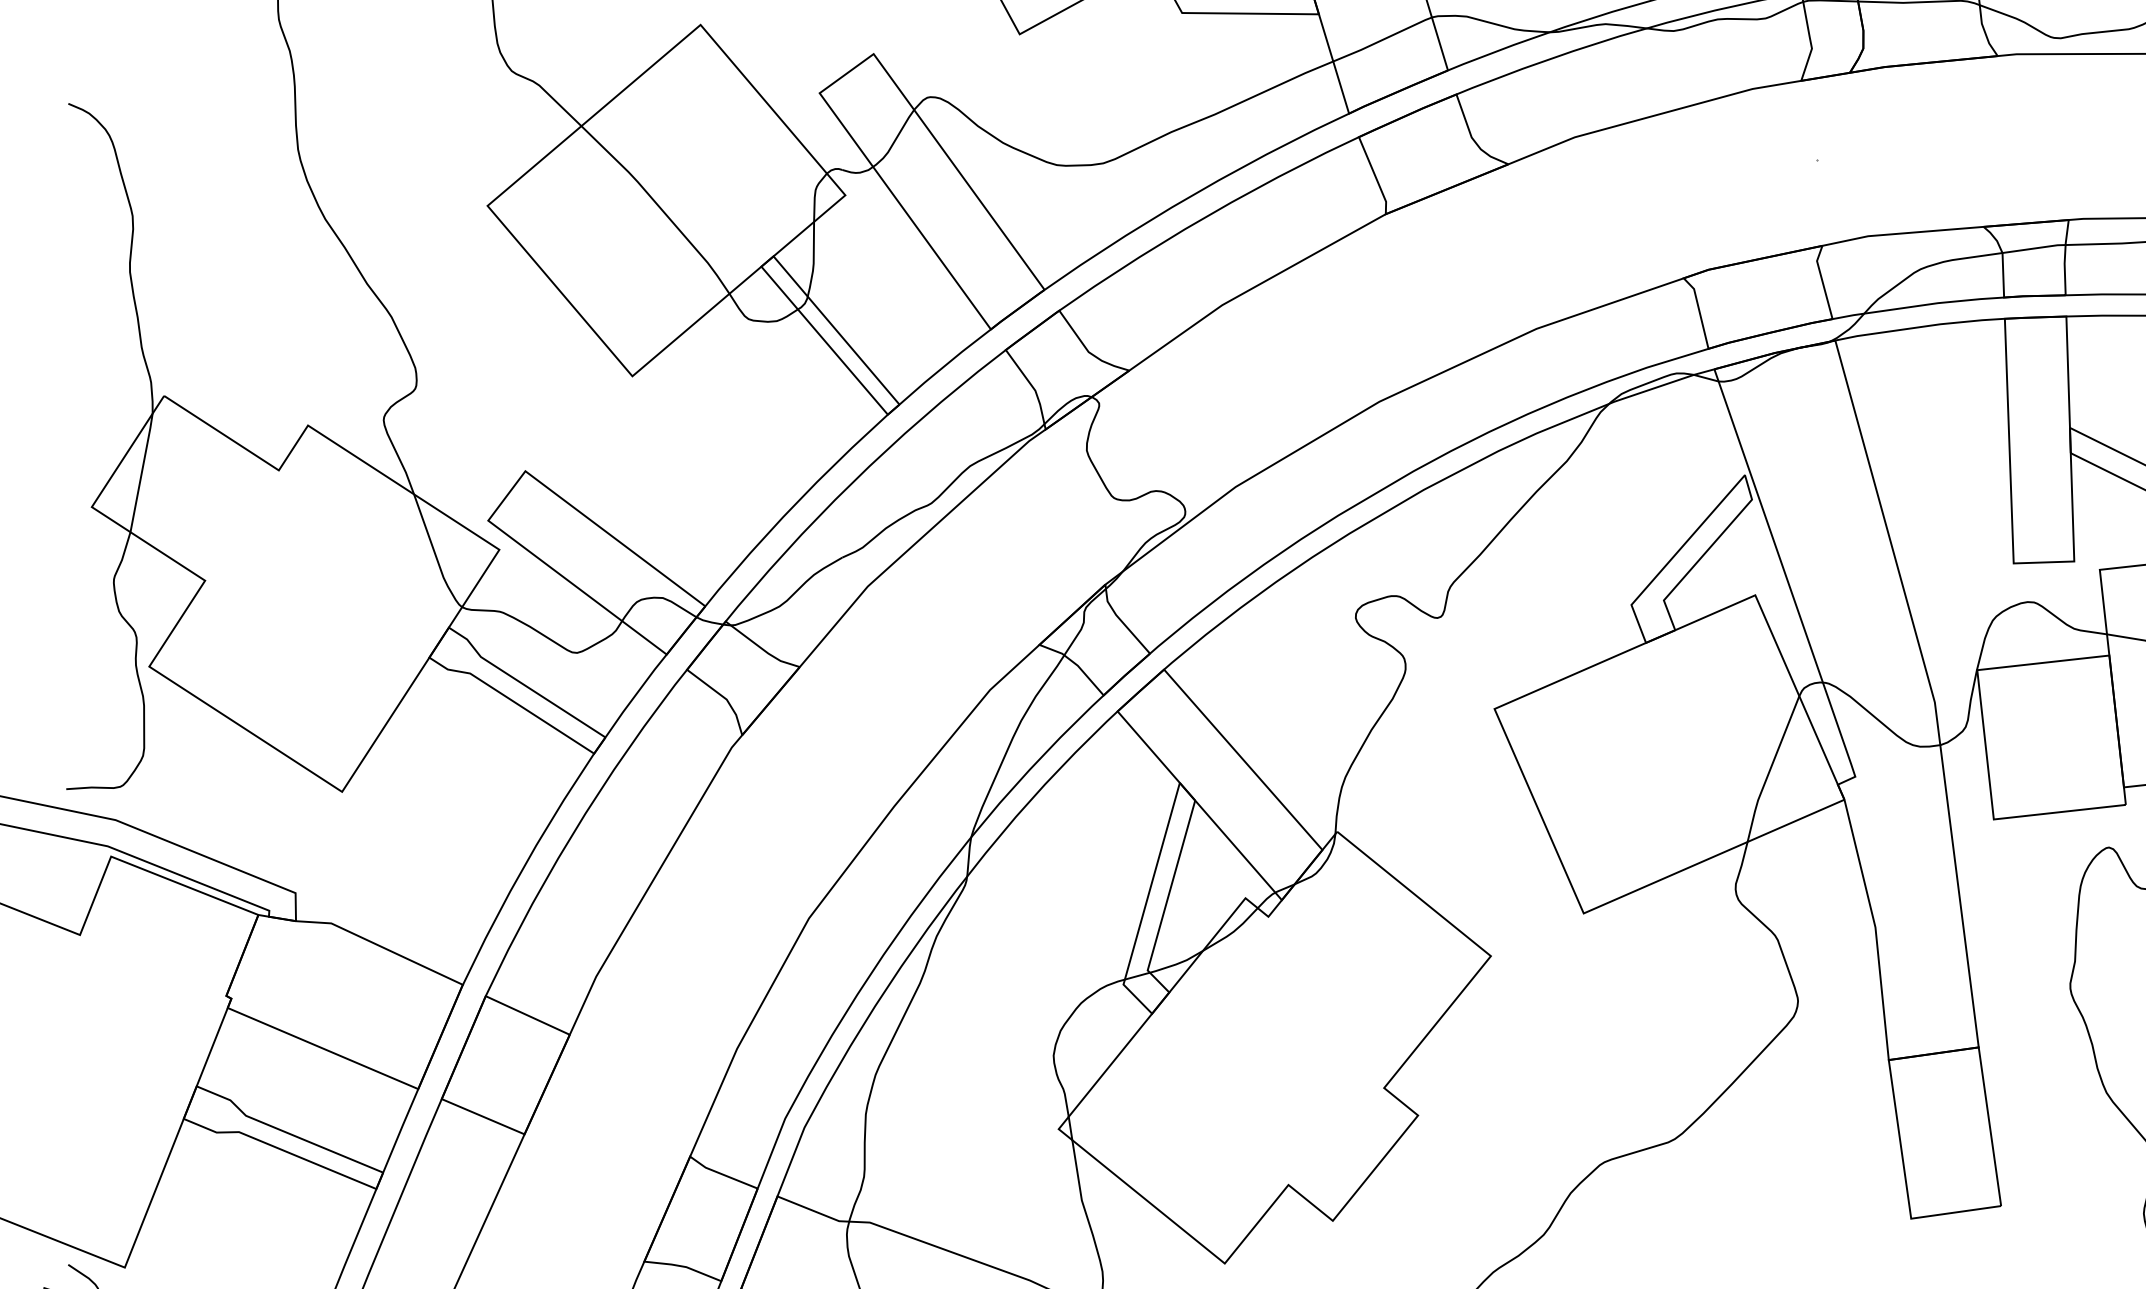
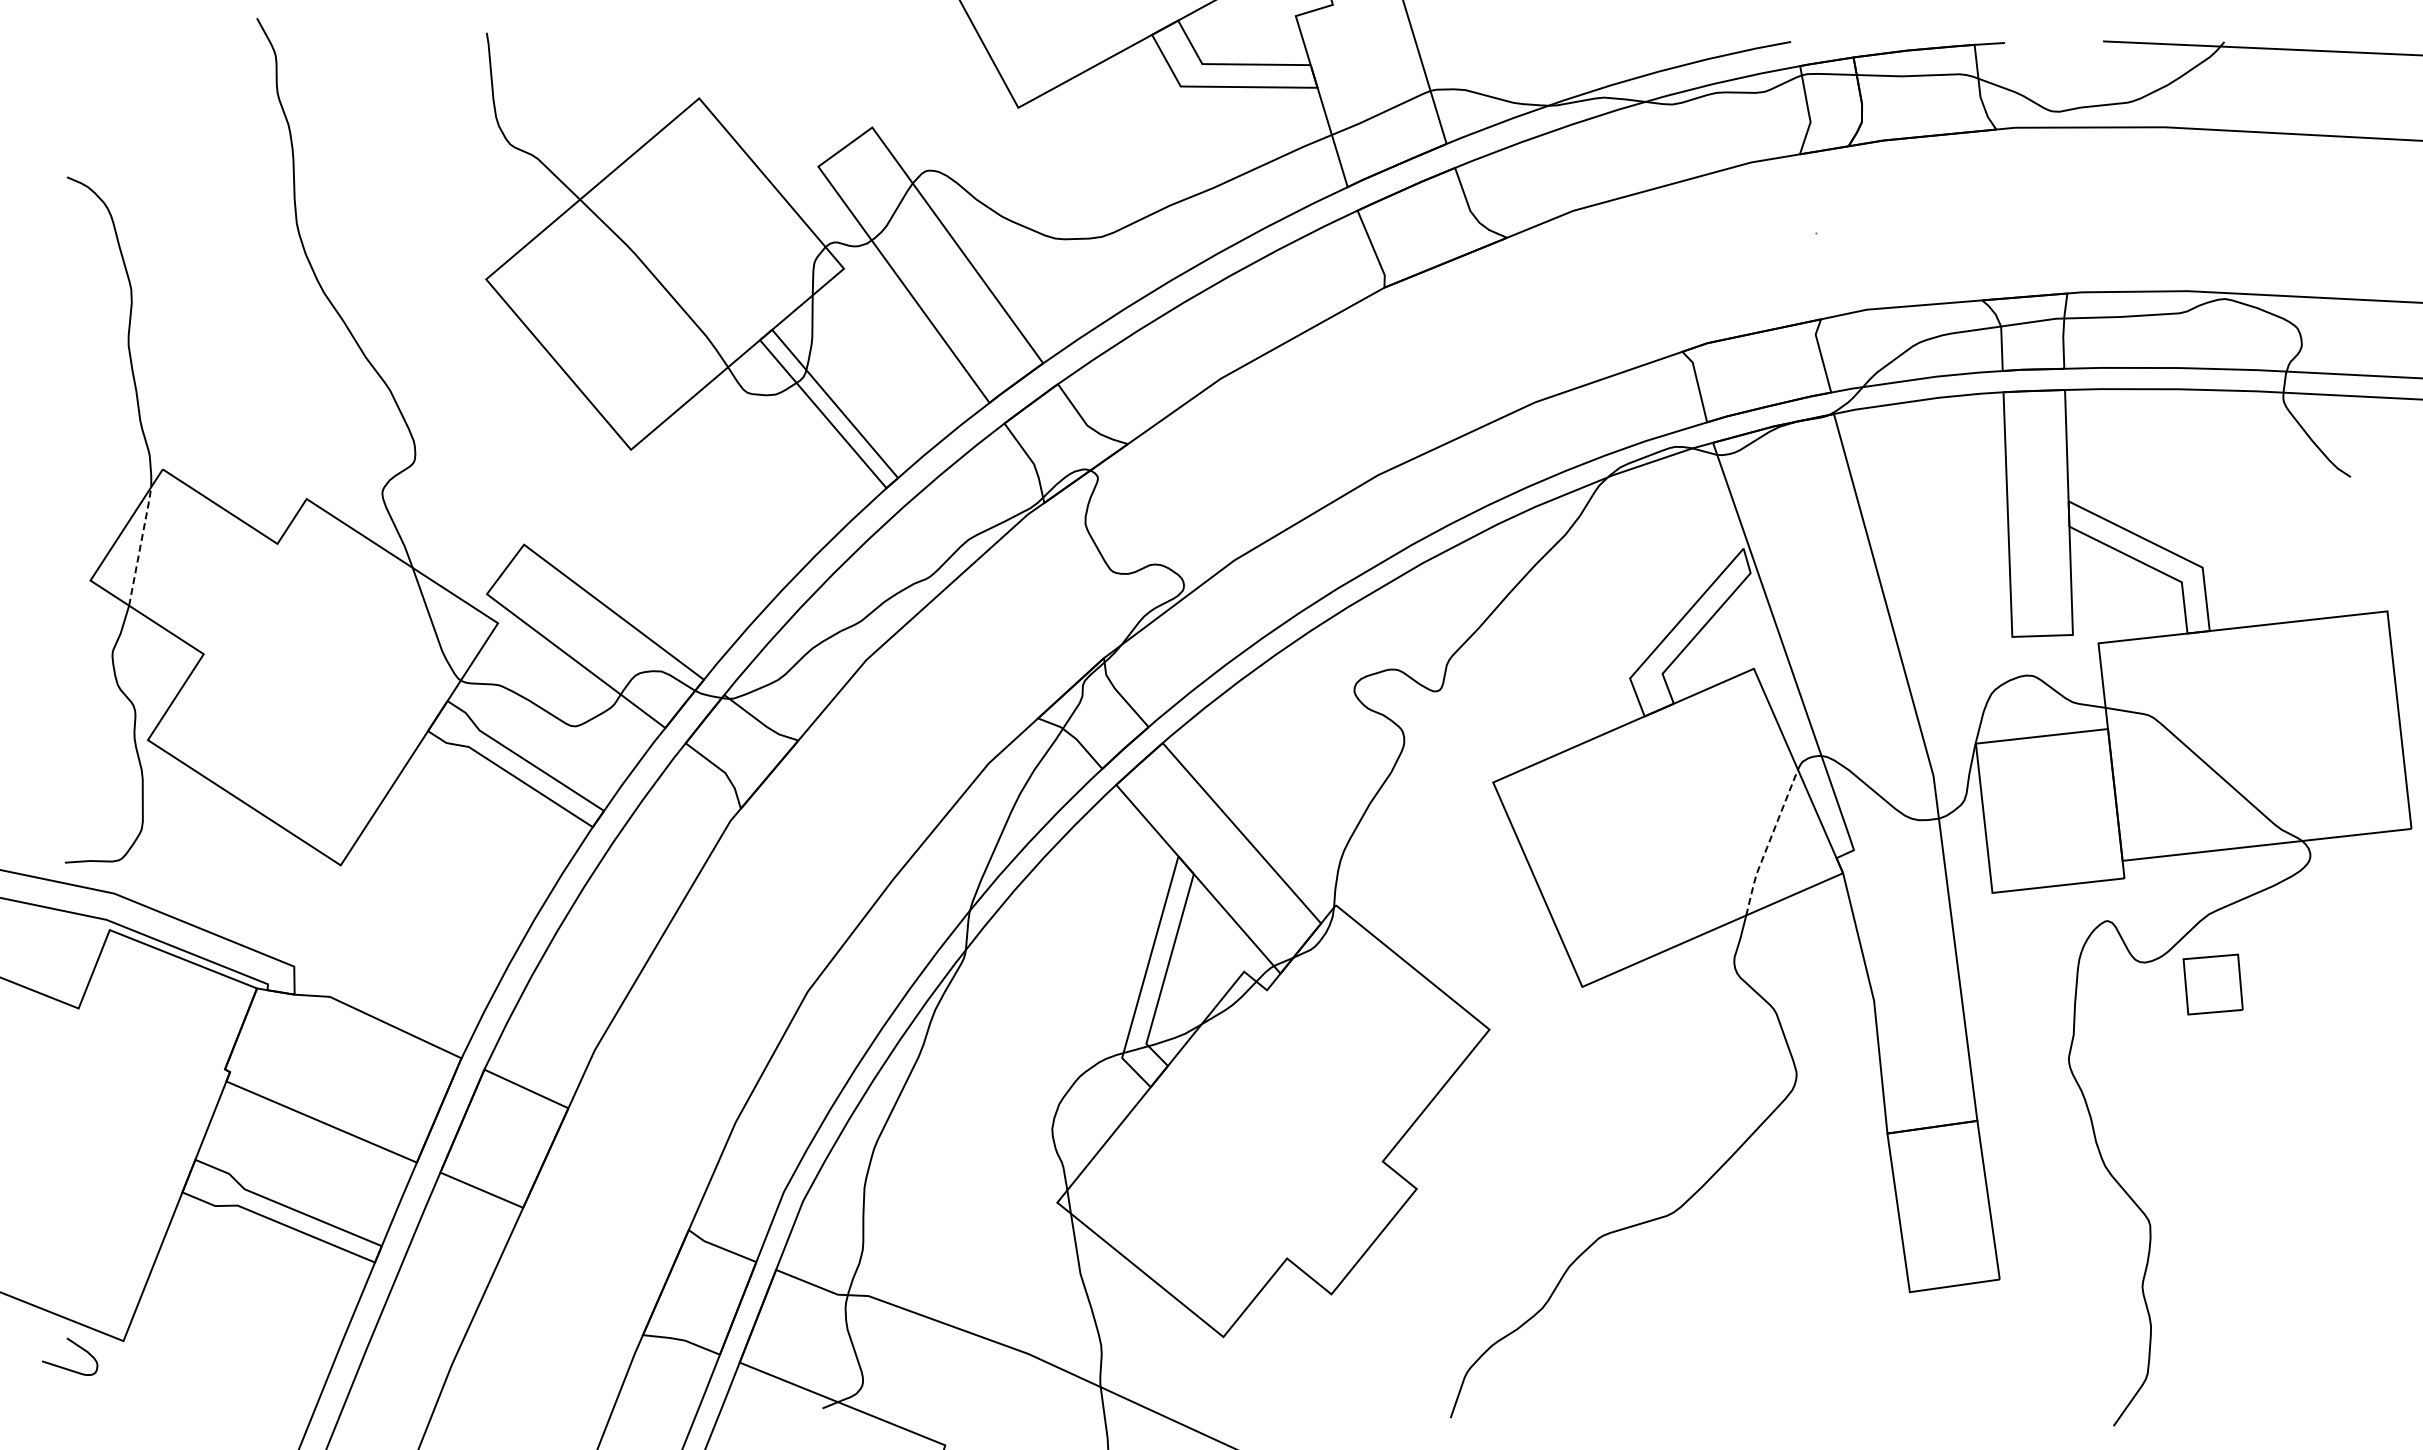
line: (141, 472) -> (140, 545), solid -> dashed
line: (1769, 770) -> (1768, 843), solid -> dashed

